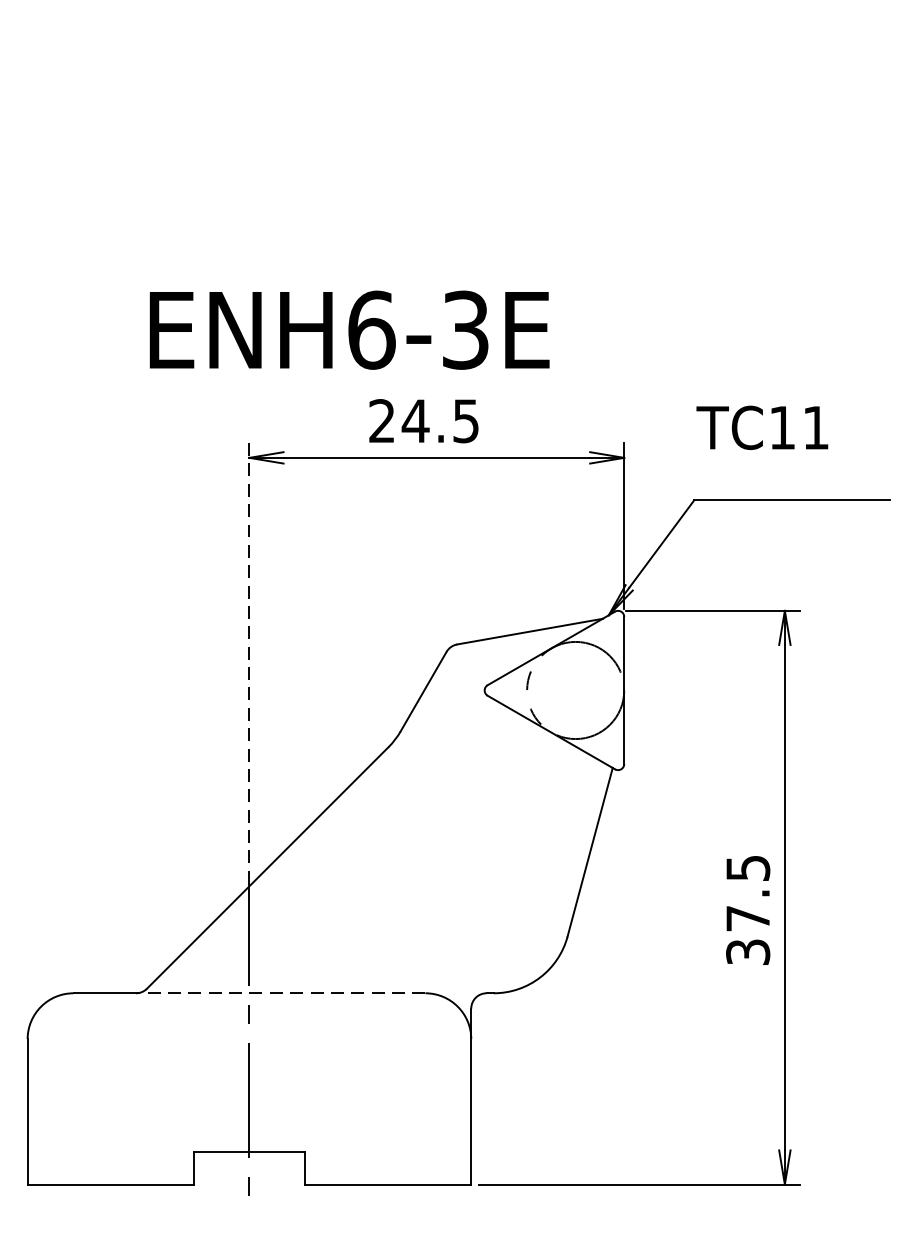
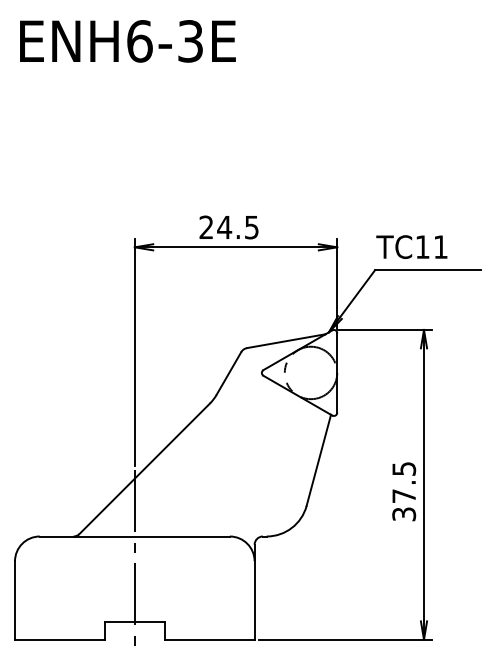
text: (348, 330) -> (127, 41), moved
text: (761, 426) -> (411, 246), moved
line: (248, 652) -> (134, 352), dashed -> solid
line: (280, 993) -> (151, 536), dashed -> solid

